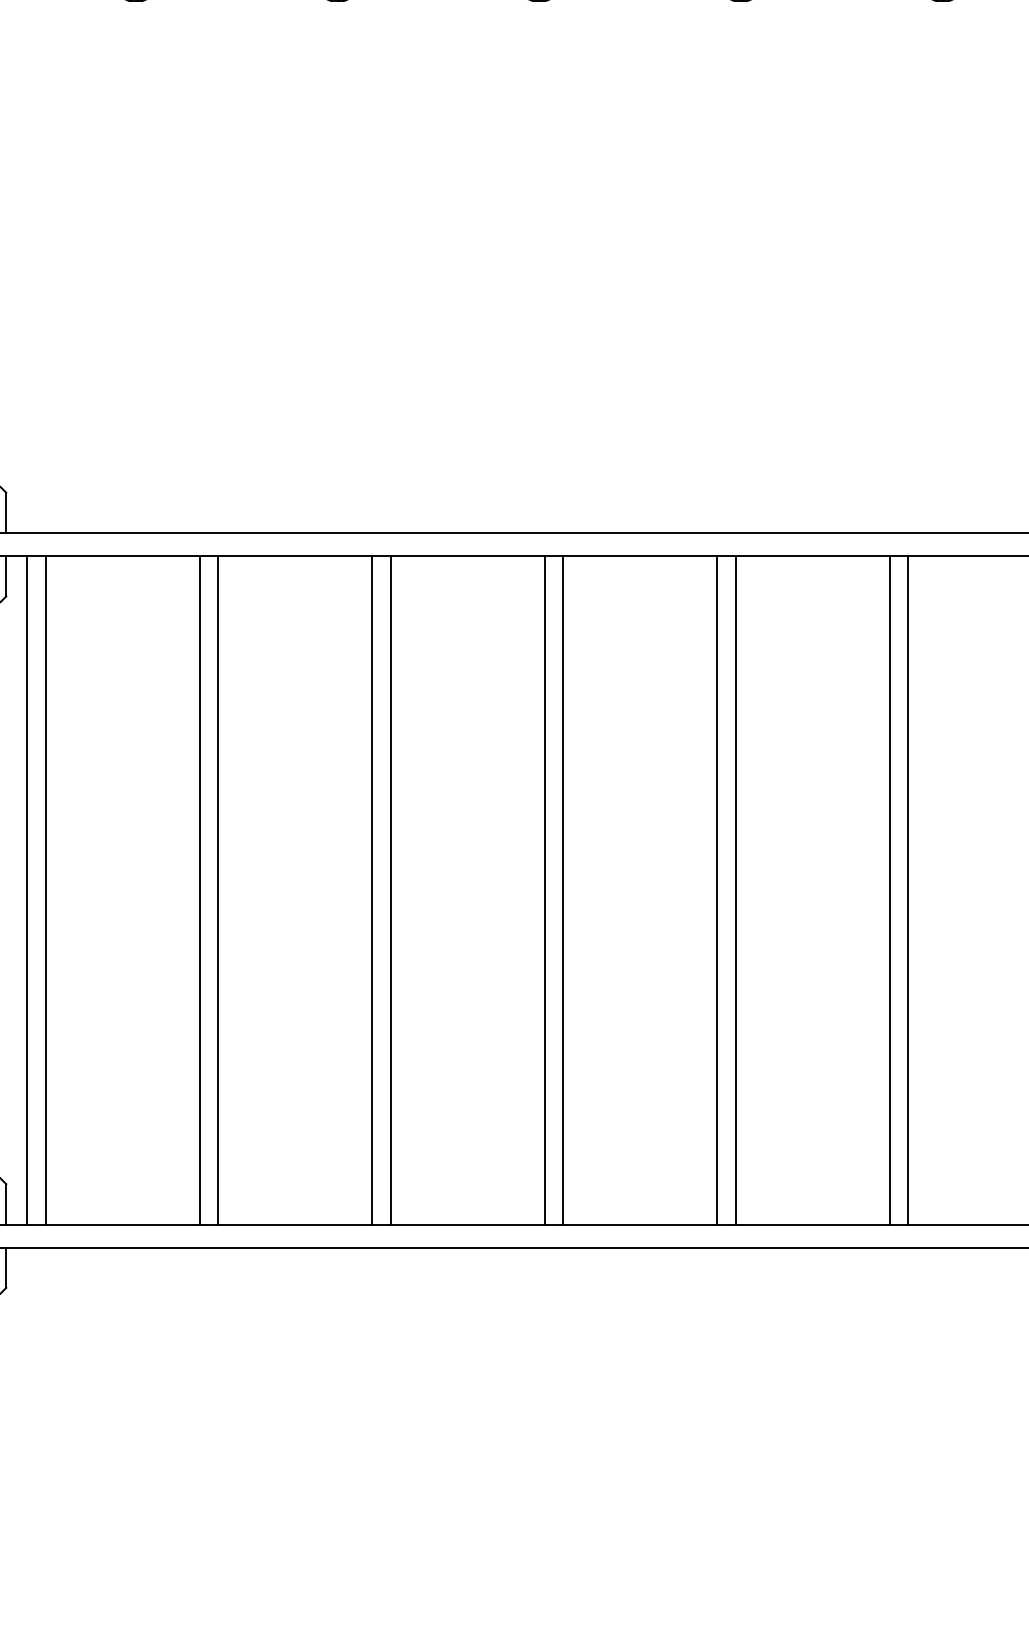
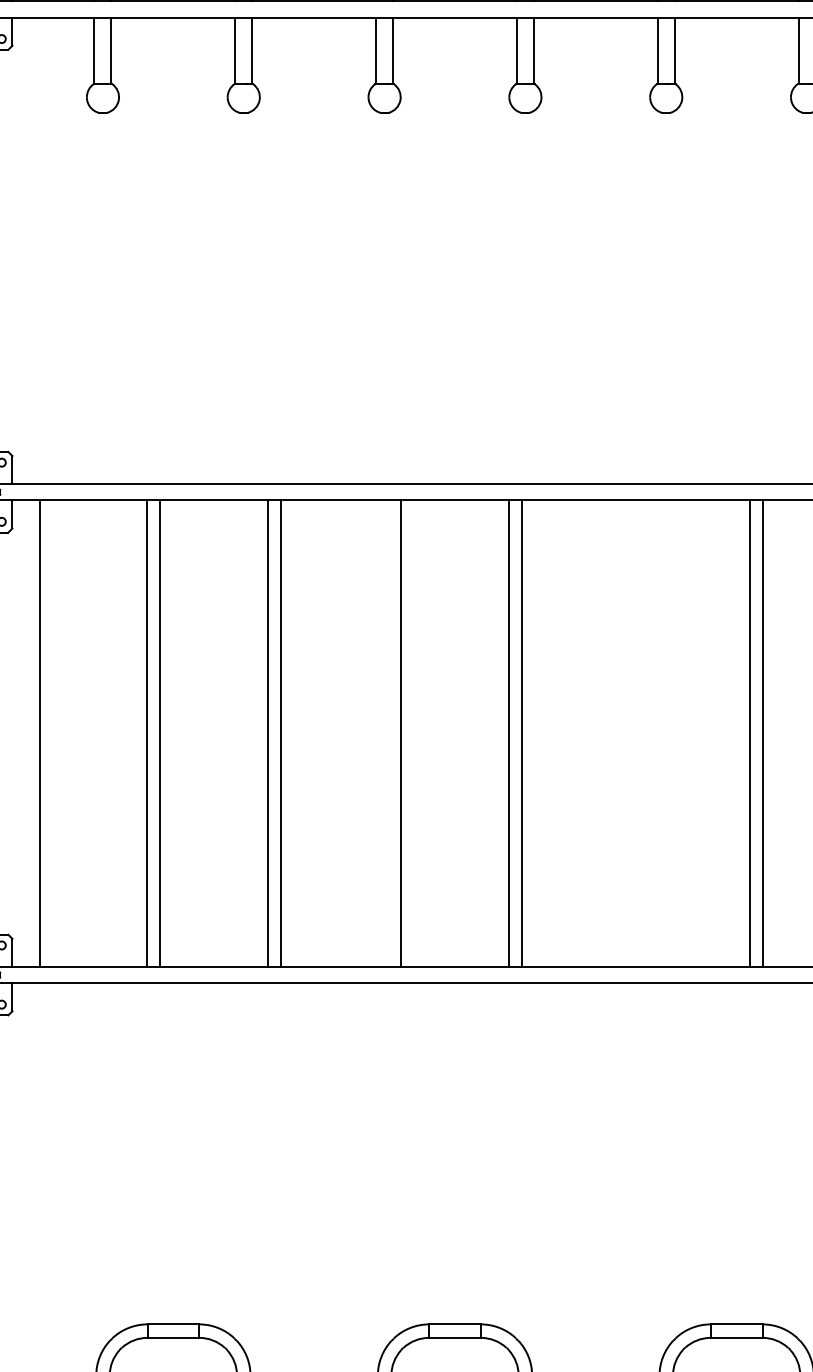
line: (27, 890) -> (27, 733), removed
line: (544, 890) -> (388, 733), removed
line: (889, 890) -> (629, 733), removed
line: (908, 890) -> (642, 733), removed

